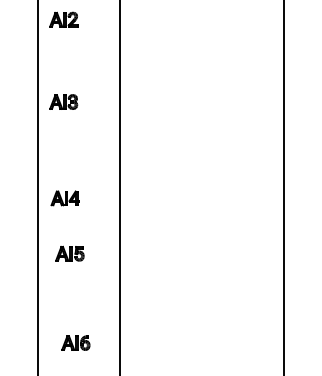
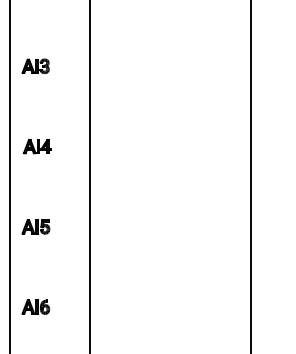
part: (64, 198) -> (36, 146), moved
part: (69, 253) -> (35, 226), moved
part: (75, 342) -> (35, 306), moved

